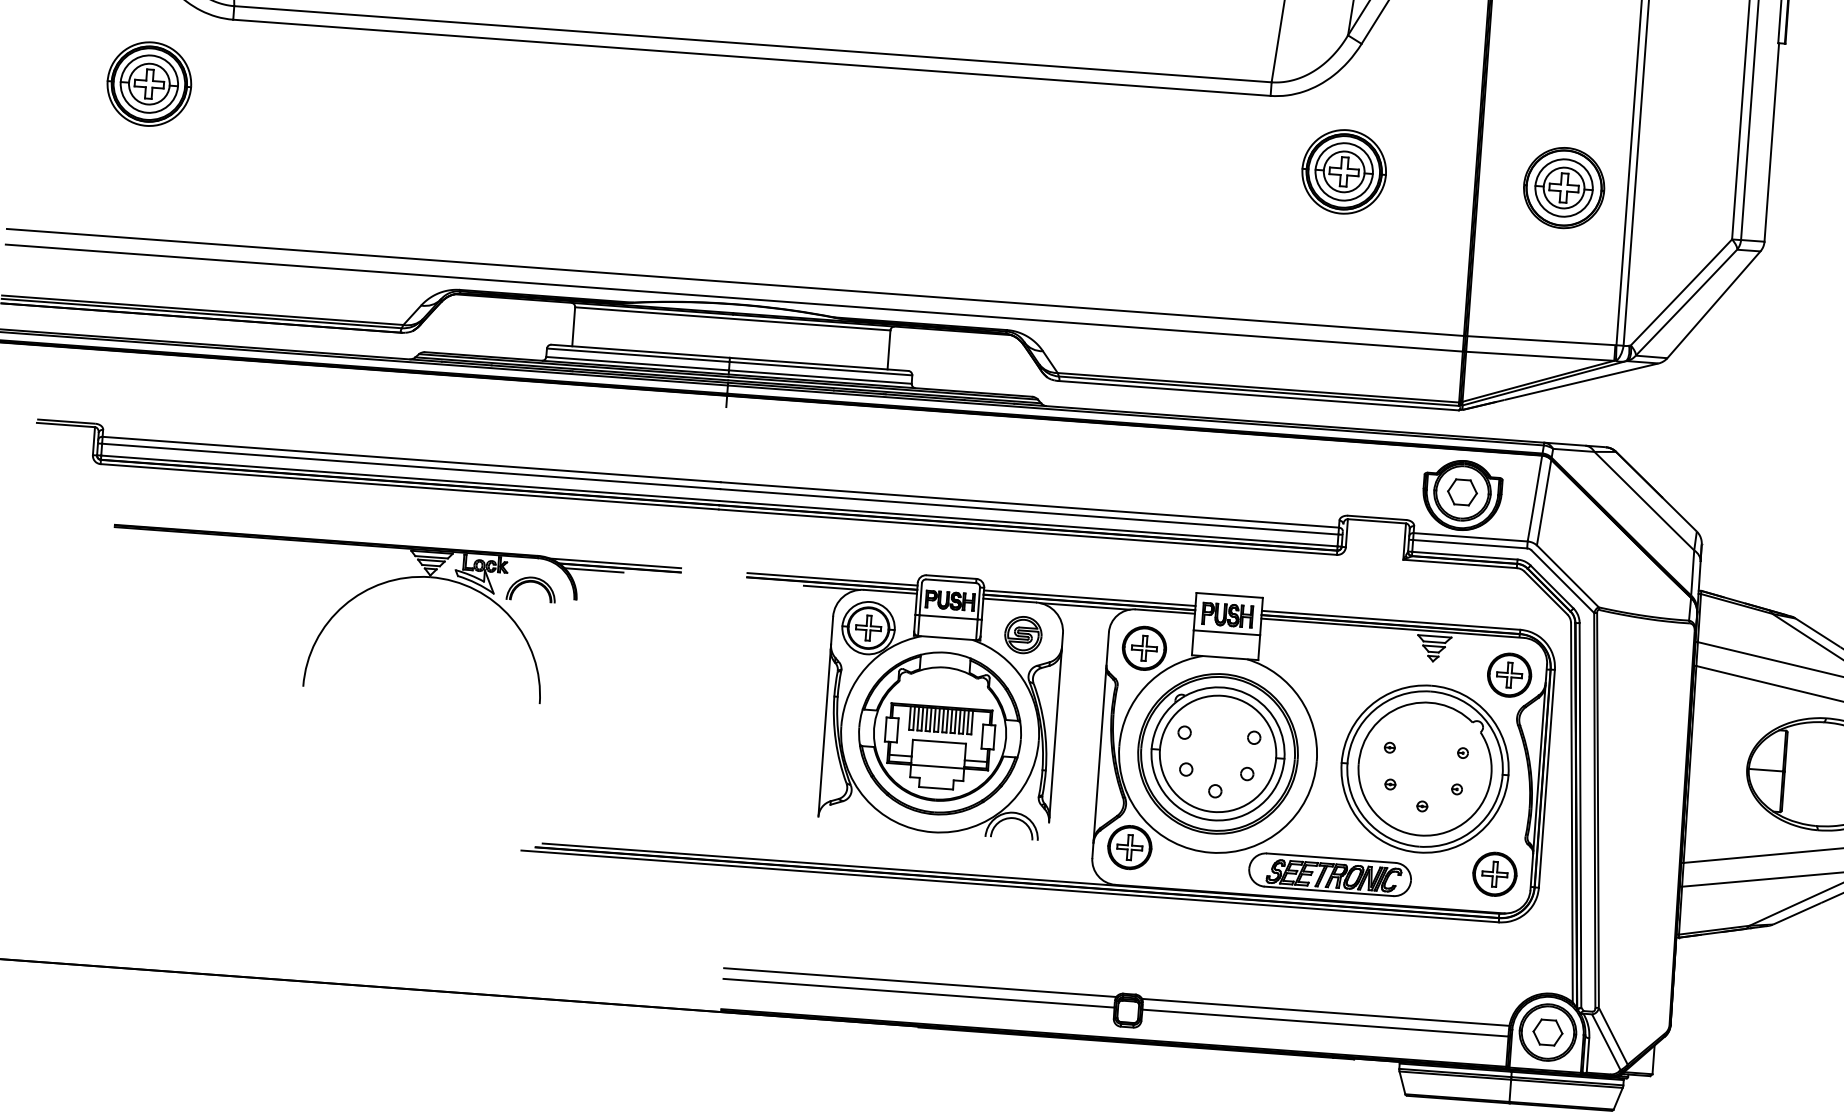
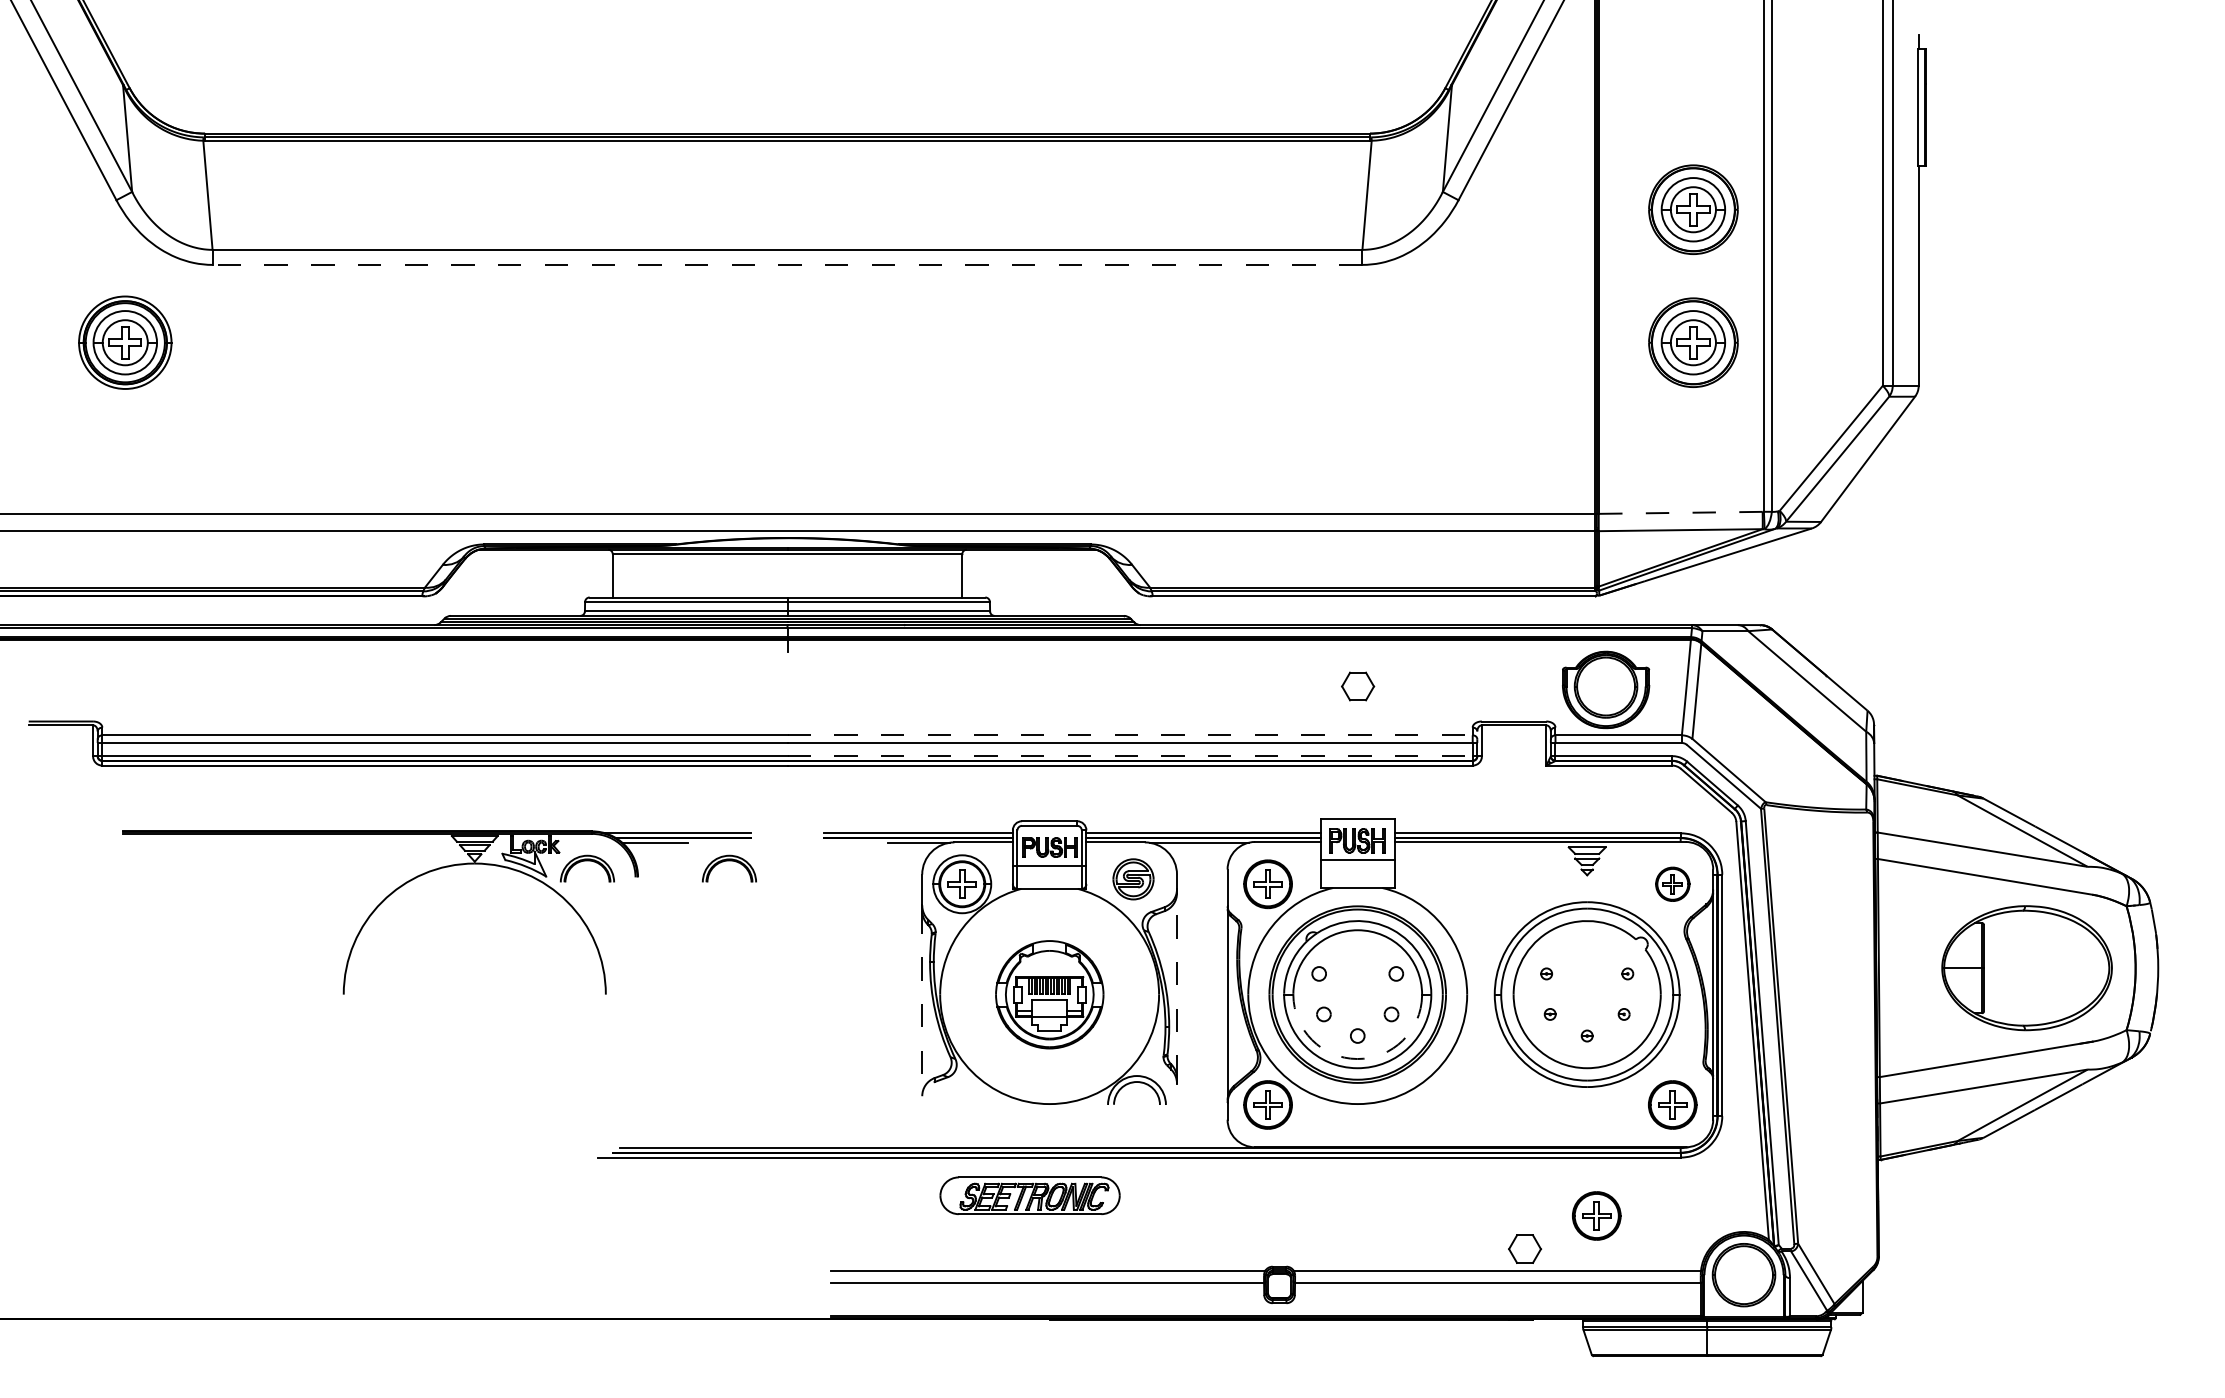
line: (751, 57) -> (787, 264), solid -> dashed
part: (1572, 67) -> (1693, 209), added
part: (1344, 171) -> (1449, 342), removed
line: (1541, 340) -> (1680, 512), solid -> dashed
part: (1462, 492) -> (1358, 686), moved
line: (1030, 505) -> (1130, 735), solid -> dashed
line: (1028, 524) -> (1130, 756), solid -> dashed
part: (659, 592) -> (728, 861), added
part: (1509, 675) -> (1672, 884), size x0.7
line: (824, 733) -> (922, 1003), solid -> dashed
part: (939, 733) -> (1049, 994), size x0.6
line: (1056, 733) -> (1177, 985), solid -> dashed
arc: (1213, 812) -> (1357, 1059), solid -> dashed
part: (1329, 874) -> (1029, 1195), moved
part: (1418, 969) -> (1596, 1215), added
part: (1548, 1032) -> (1525, 1248), moved

